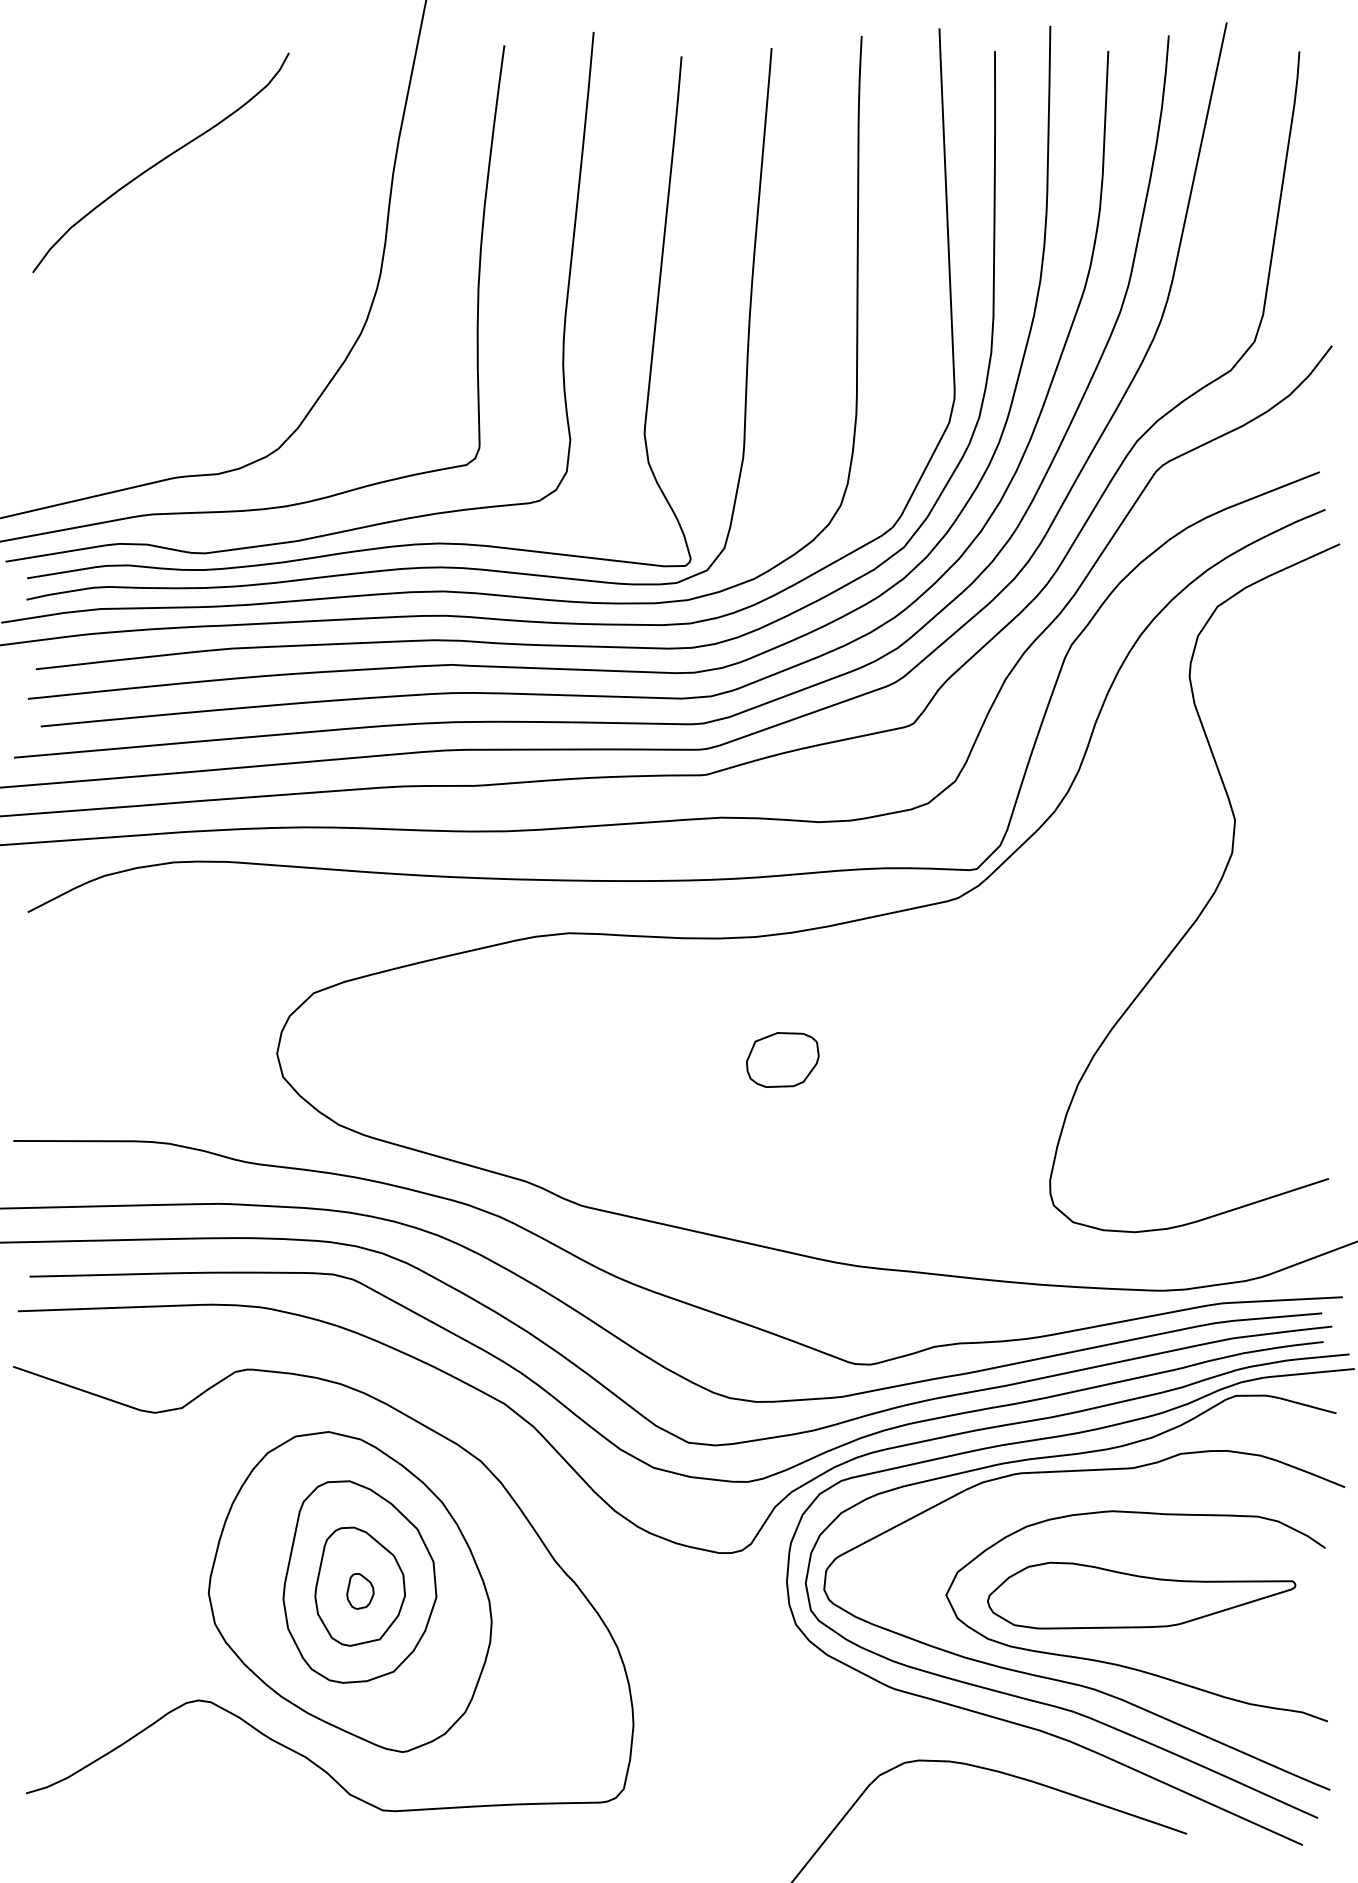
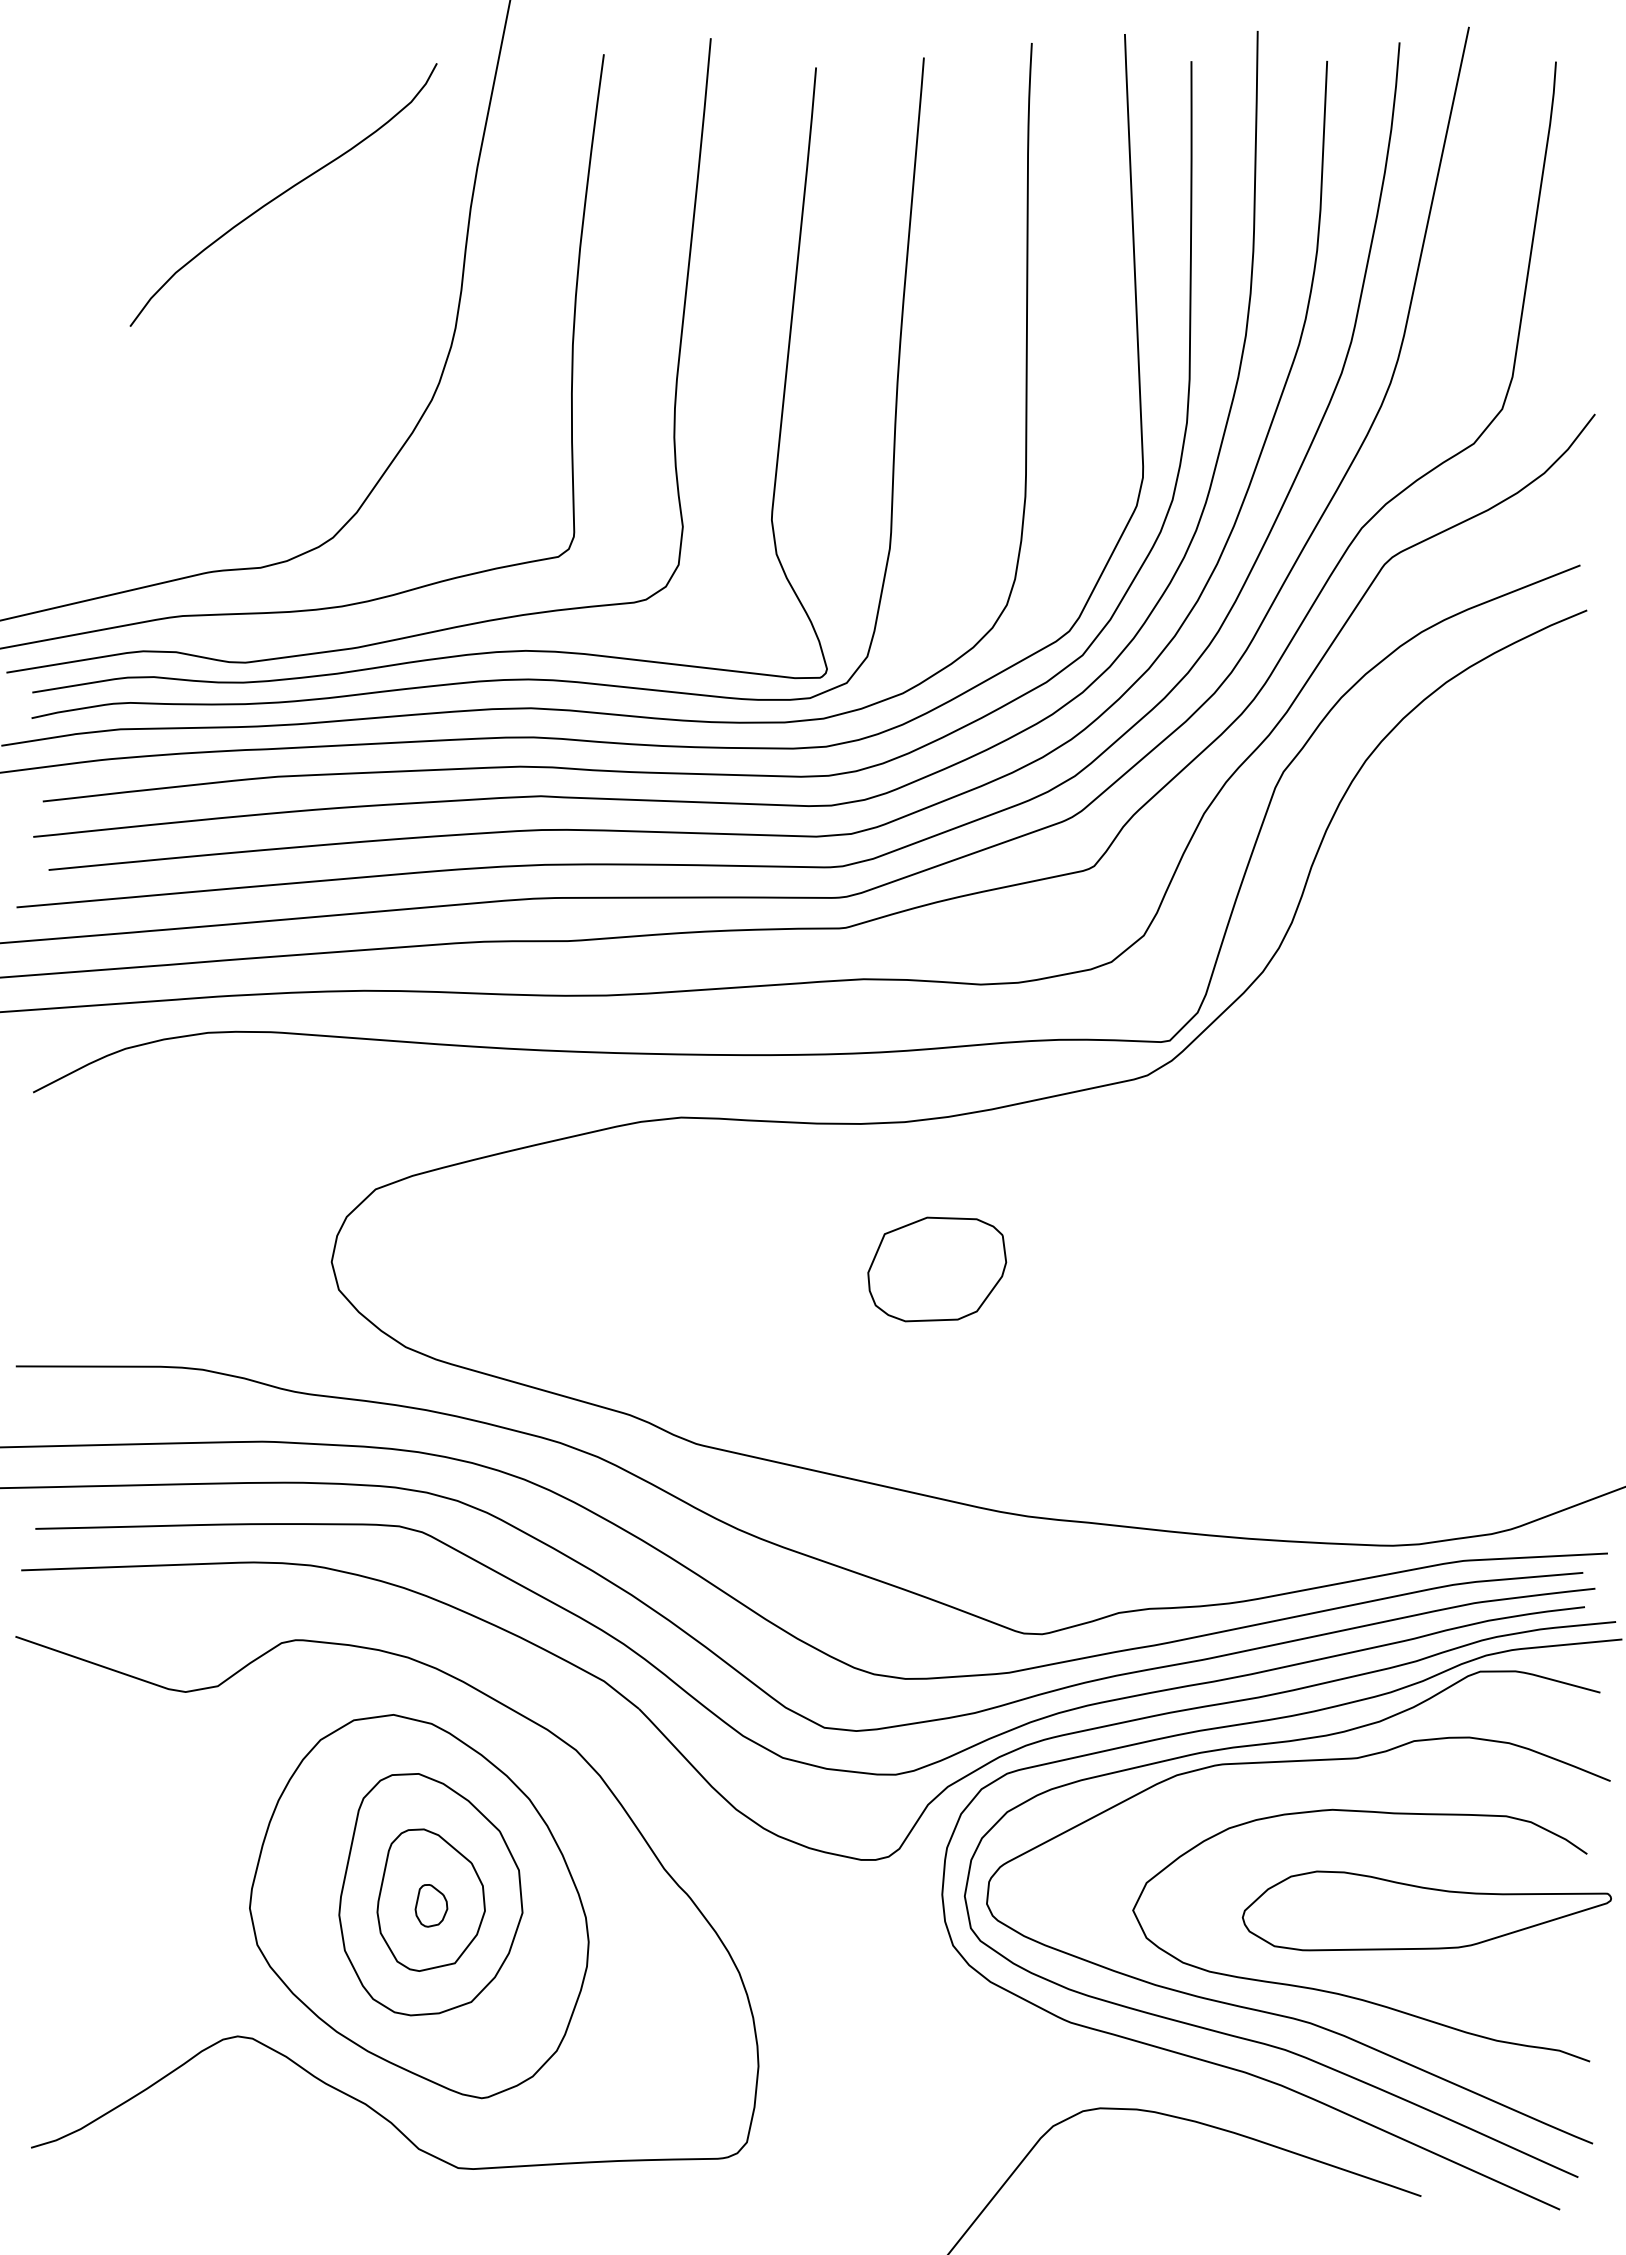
curve: (160, 162) -> (283, 194), moved
curve: (1208, 899) -> (1447, 1077), removed
part: (782, 1059) -> (936, 1268), size x1.6
part: (1141, 1595) -> (1426, 1910), moved

